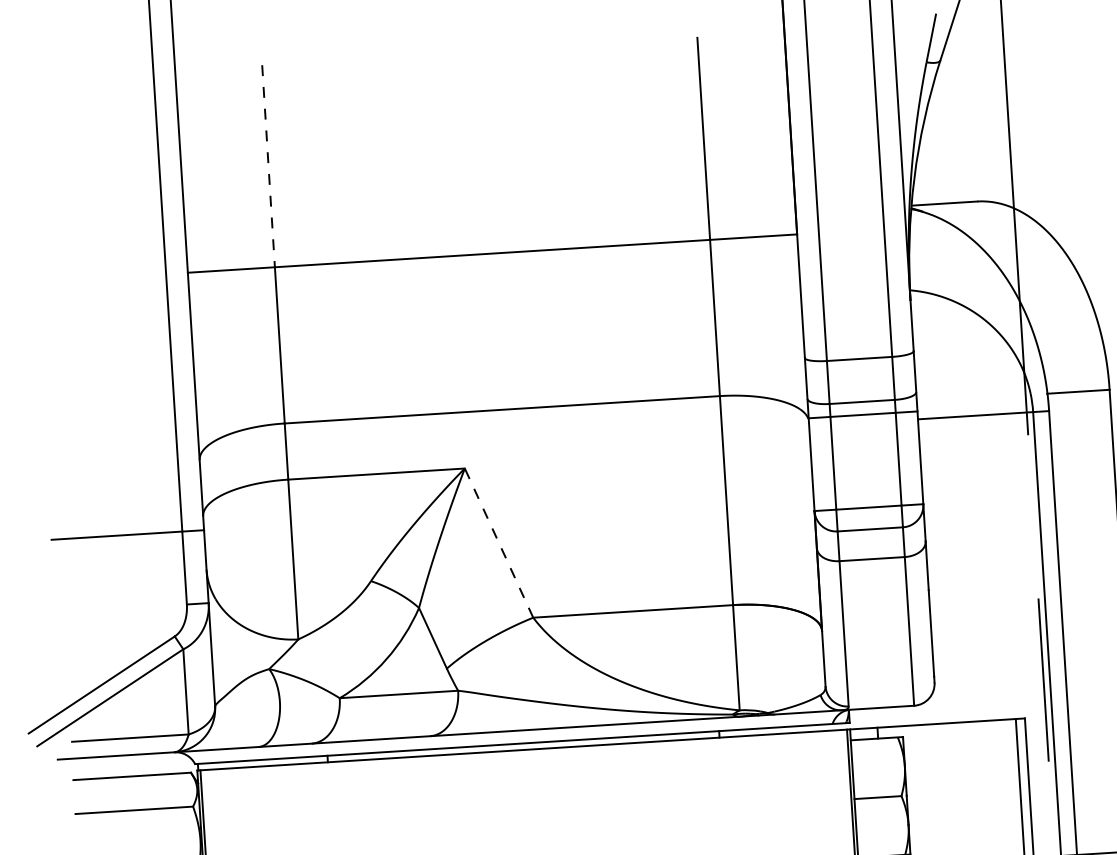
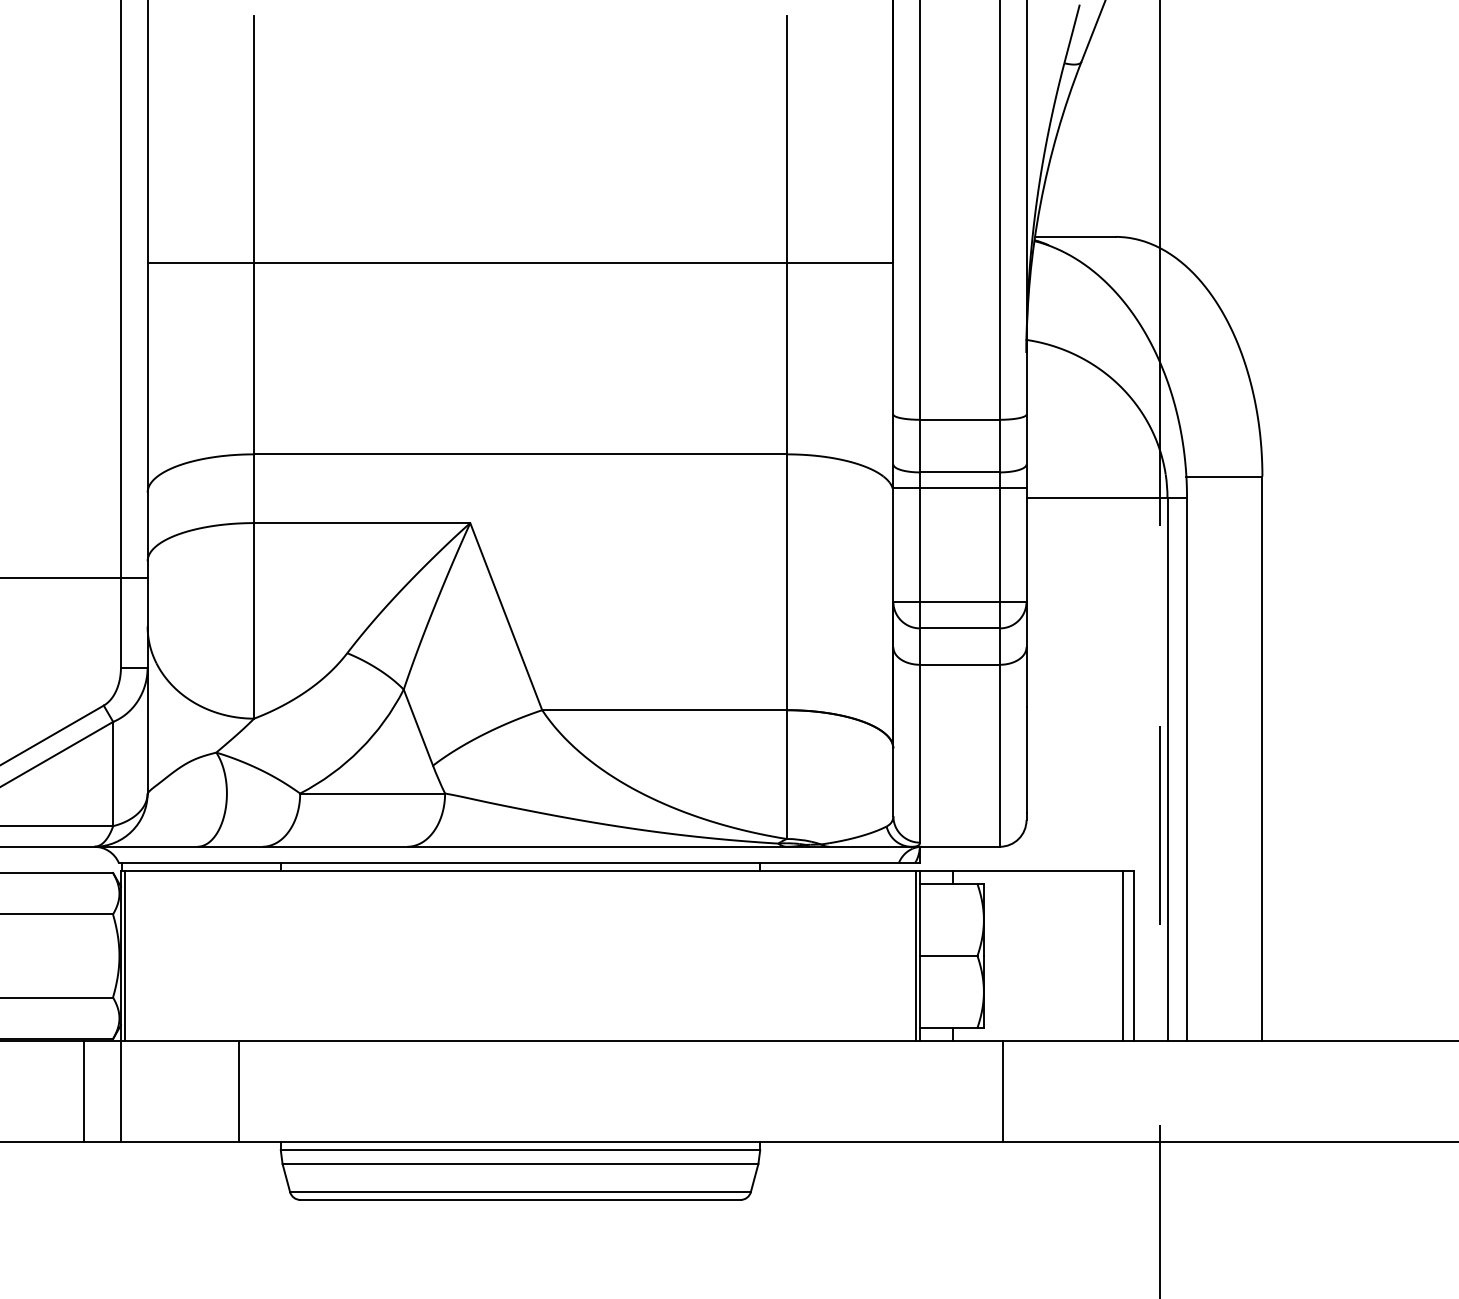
line: (268, 166) -> (254, 139), dashed -> solid
line: (499, 542) -> (506, 616), dashed -> solid

